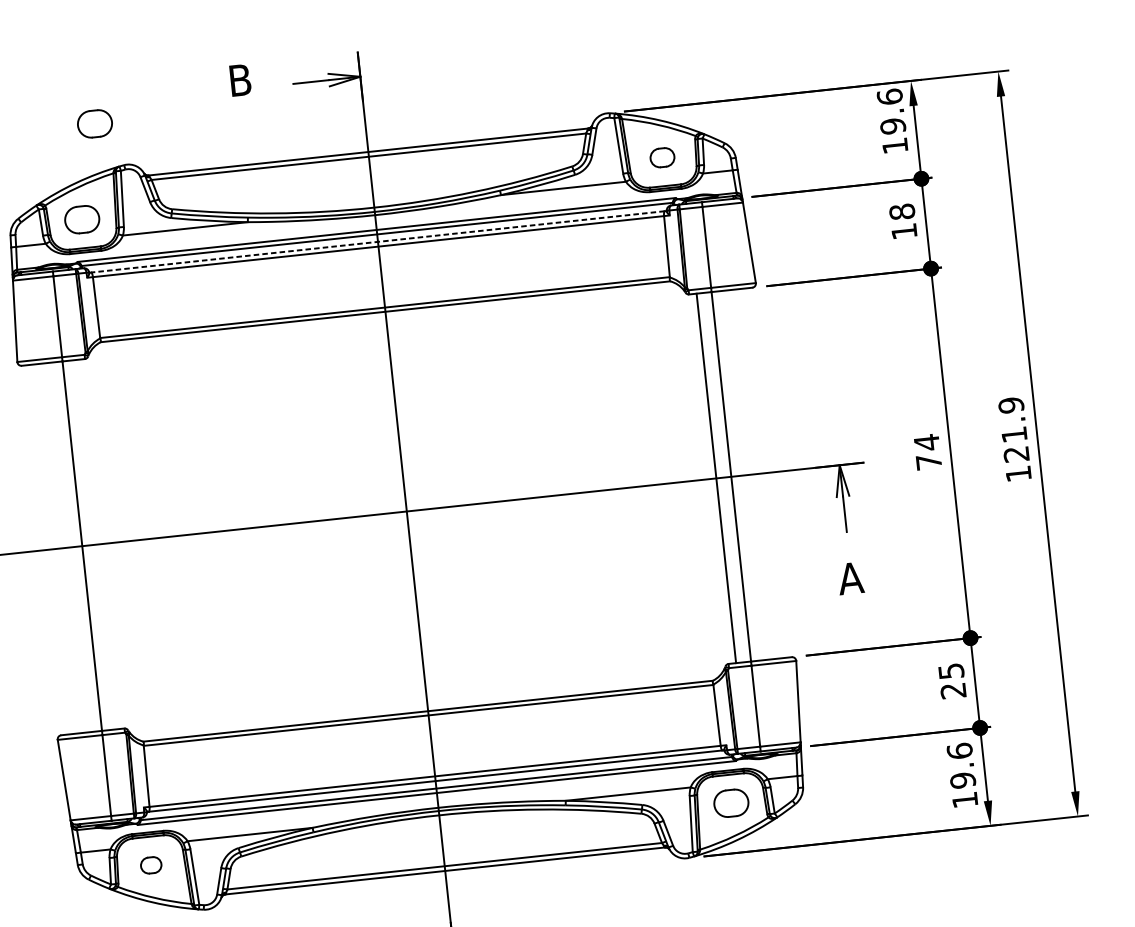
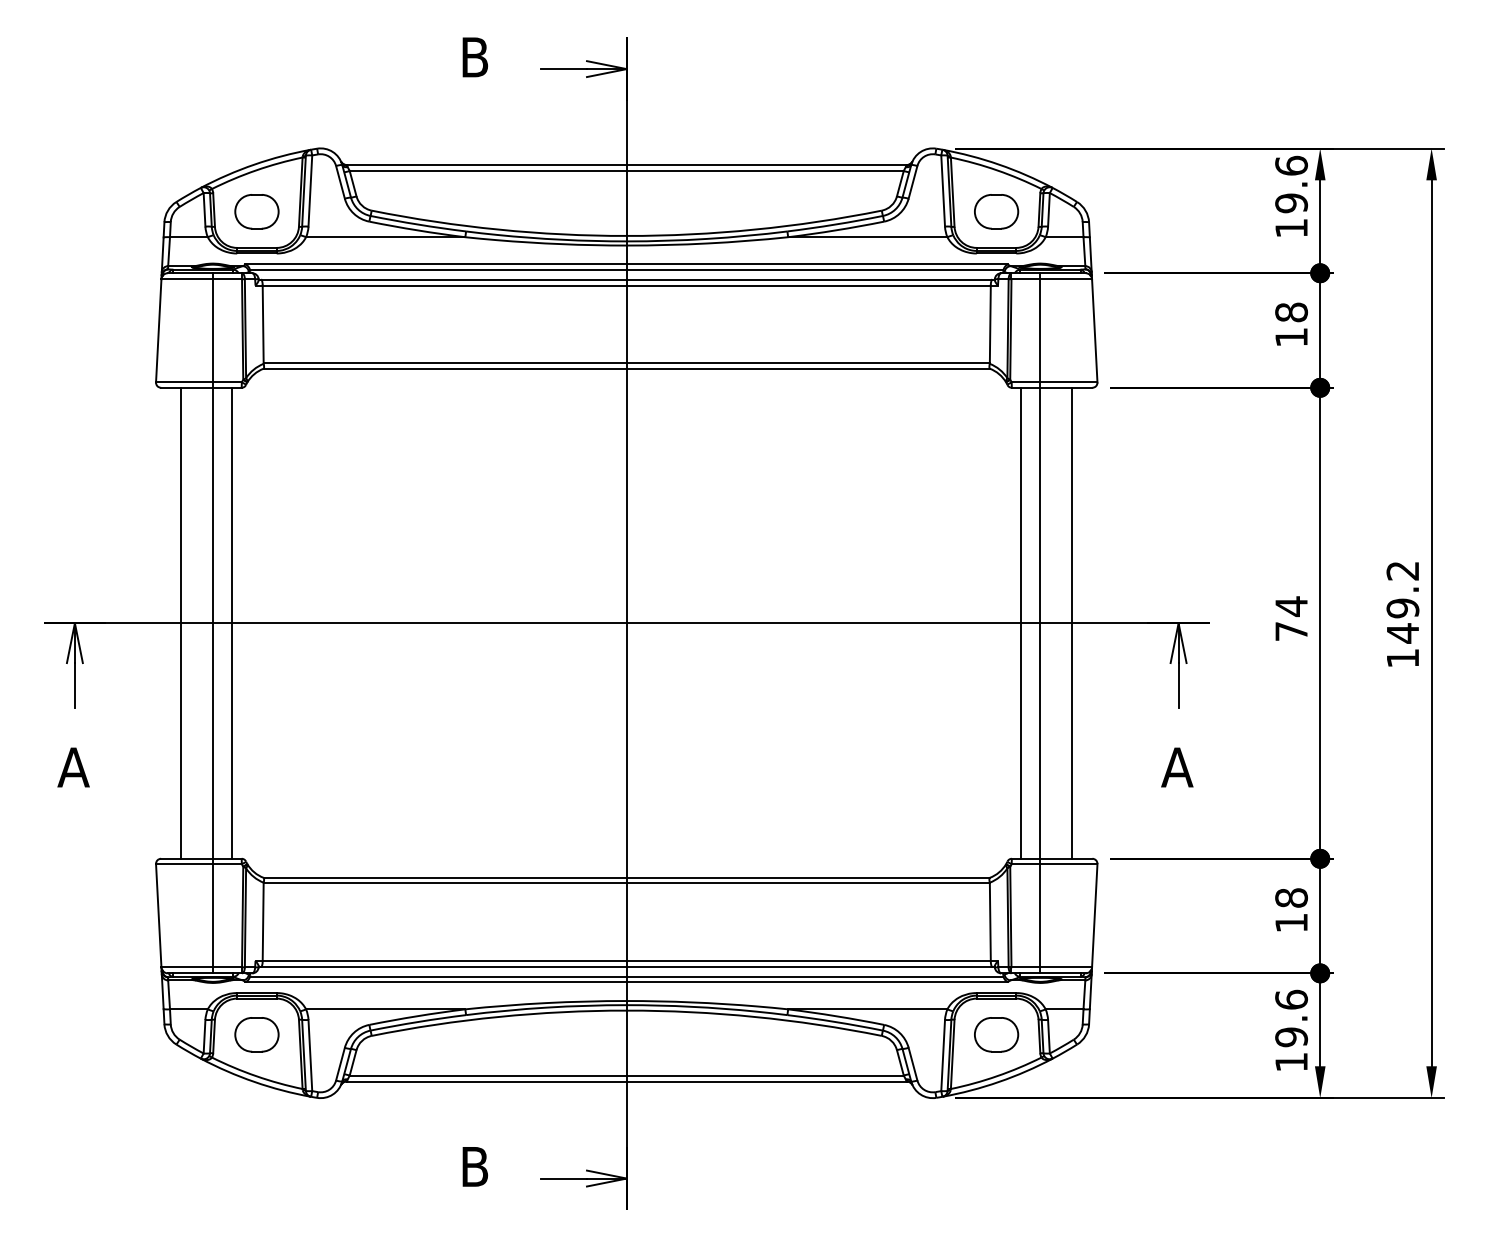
part: (94, 123) -> (285, 92), removed
part: (662, 157) -> (996, 211), size x1.43
line: (377, 241) -> (626, 279), dashed -> solid
text: (1013, 430) -> (1402, 602), 121.9 -> 149.2
line: (756, 473) -> (1072, 622), added
line: (97, 543) -> (232, 622), added
line: (57, 548) -> (181, 622), added
text: (952, 681) -> (1291, 910), 25 -> 18
part: (150, 865) -> (256, 1034), size x1.67

